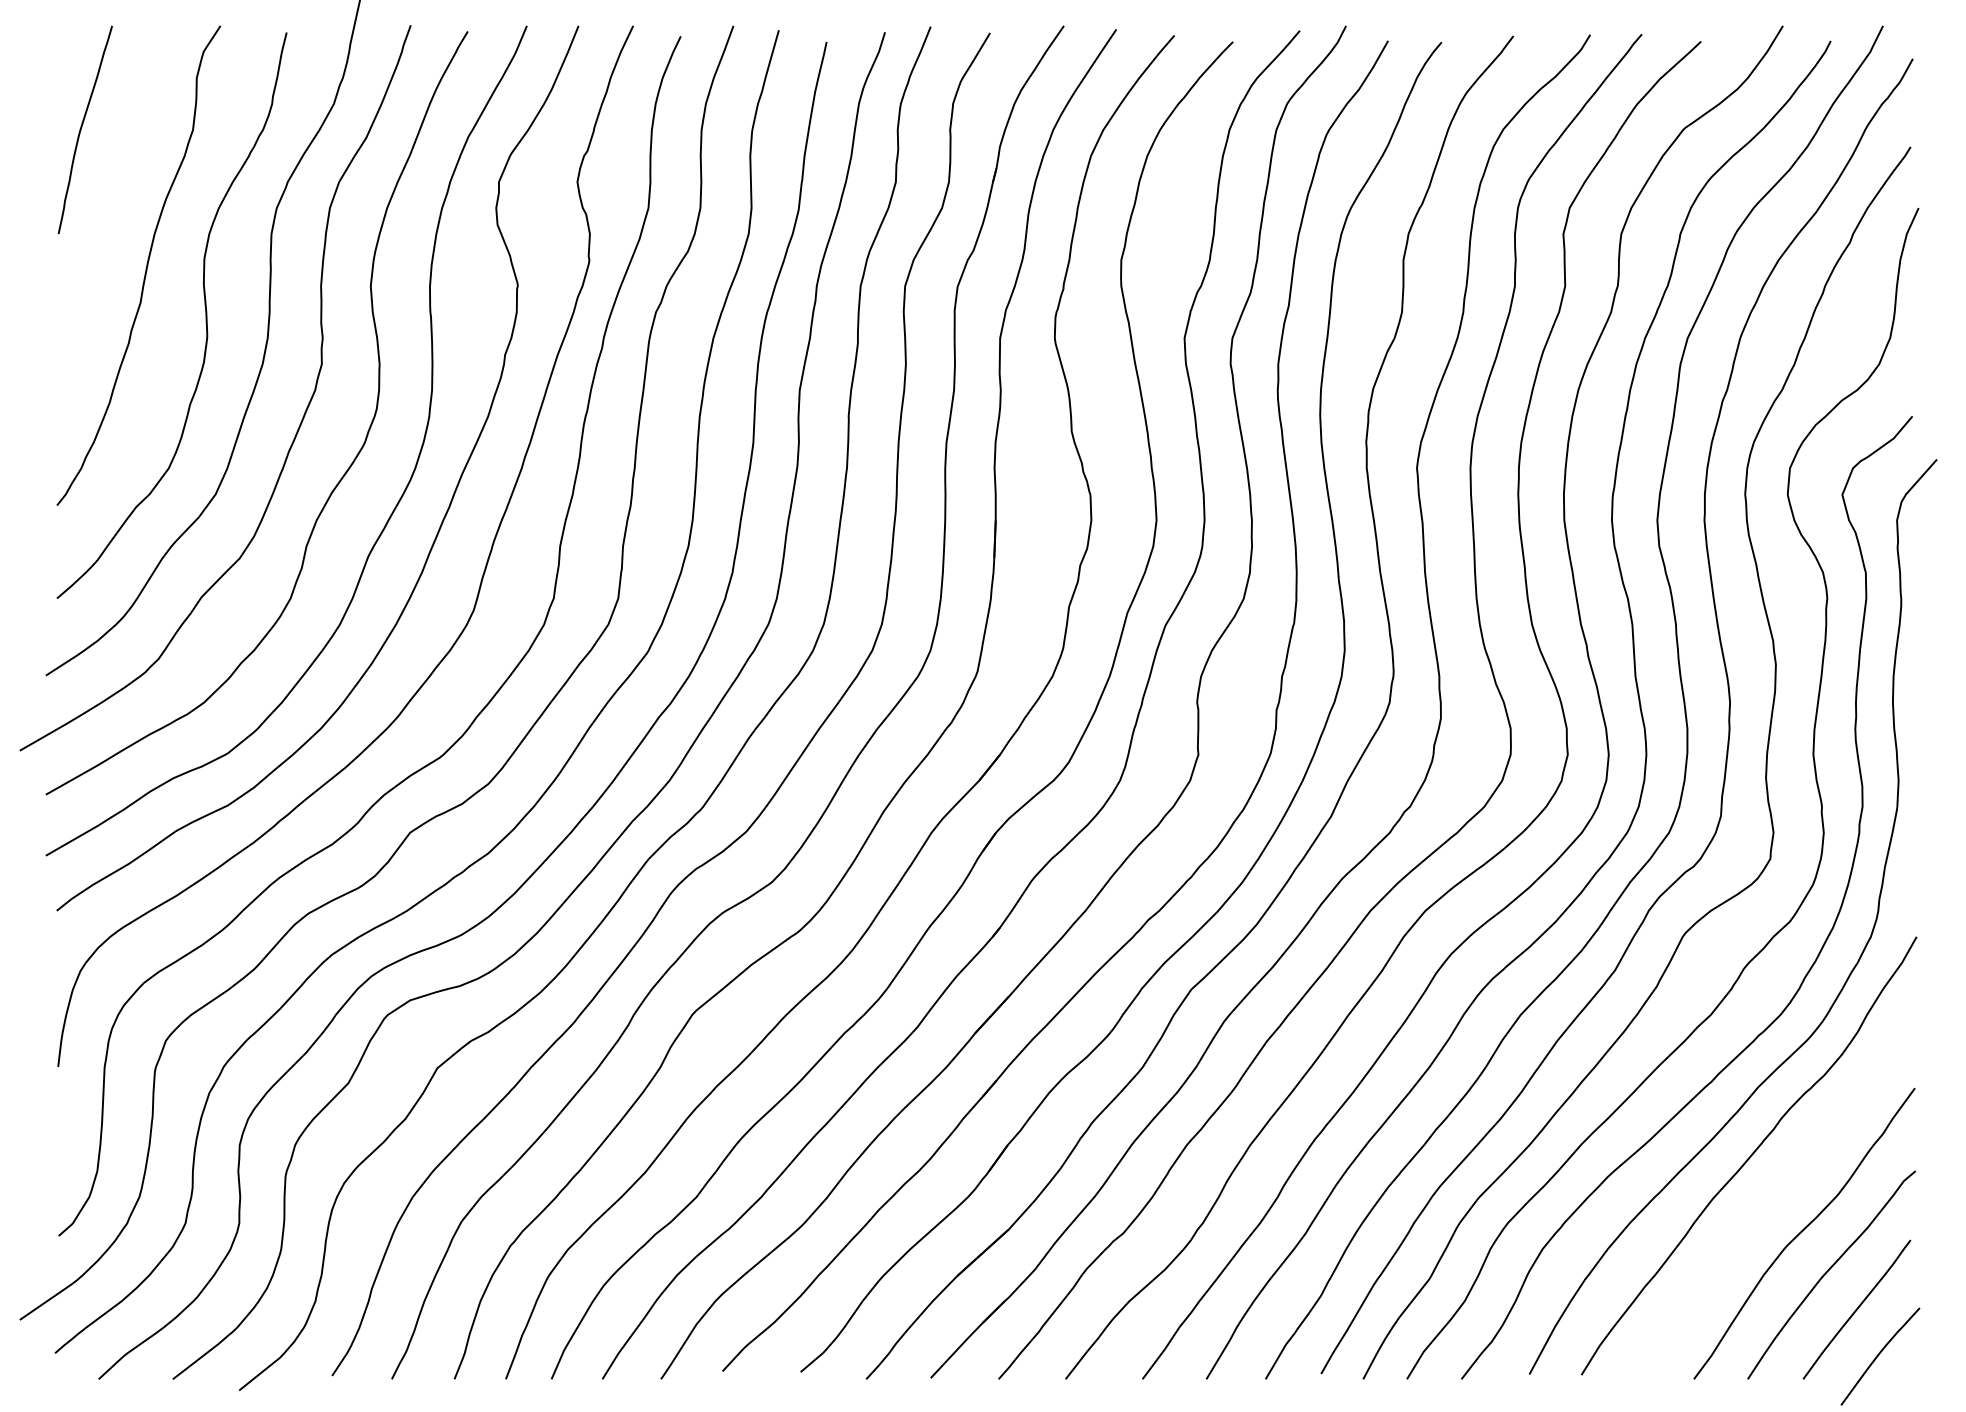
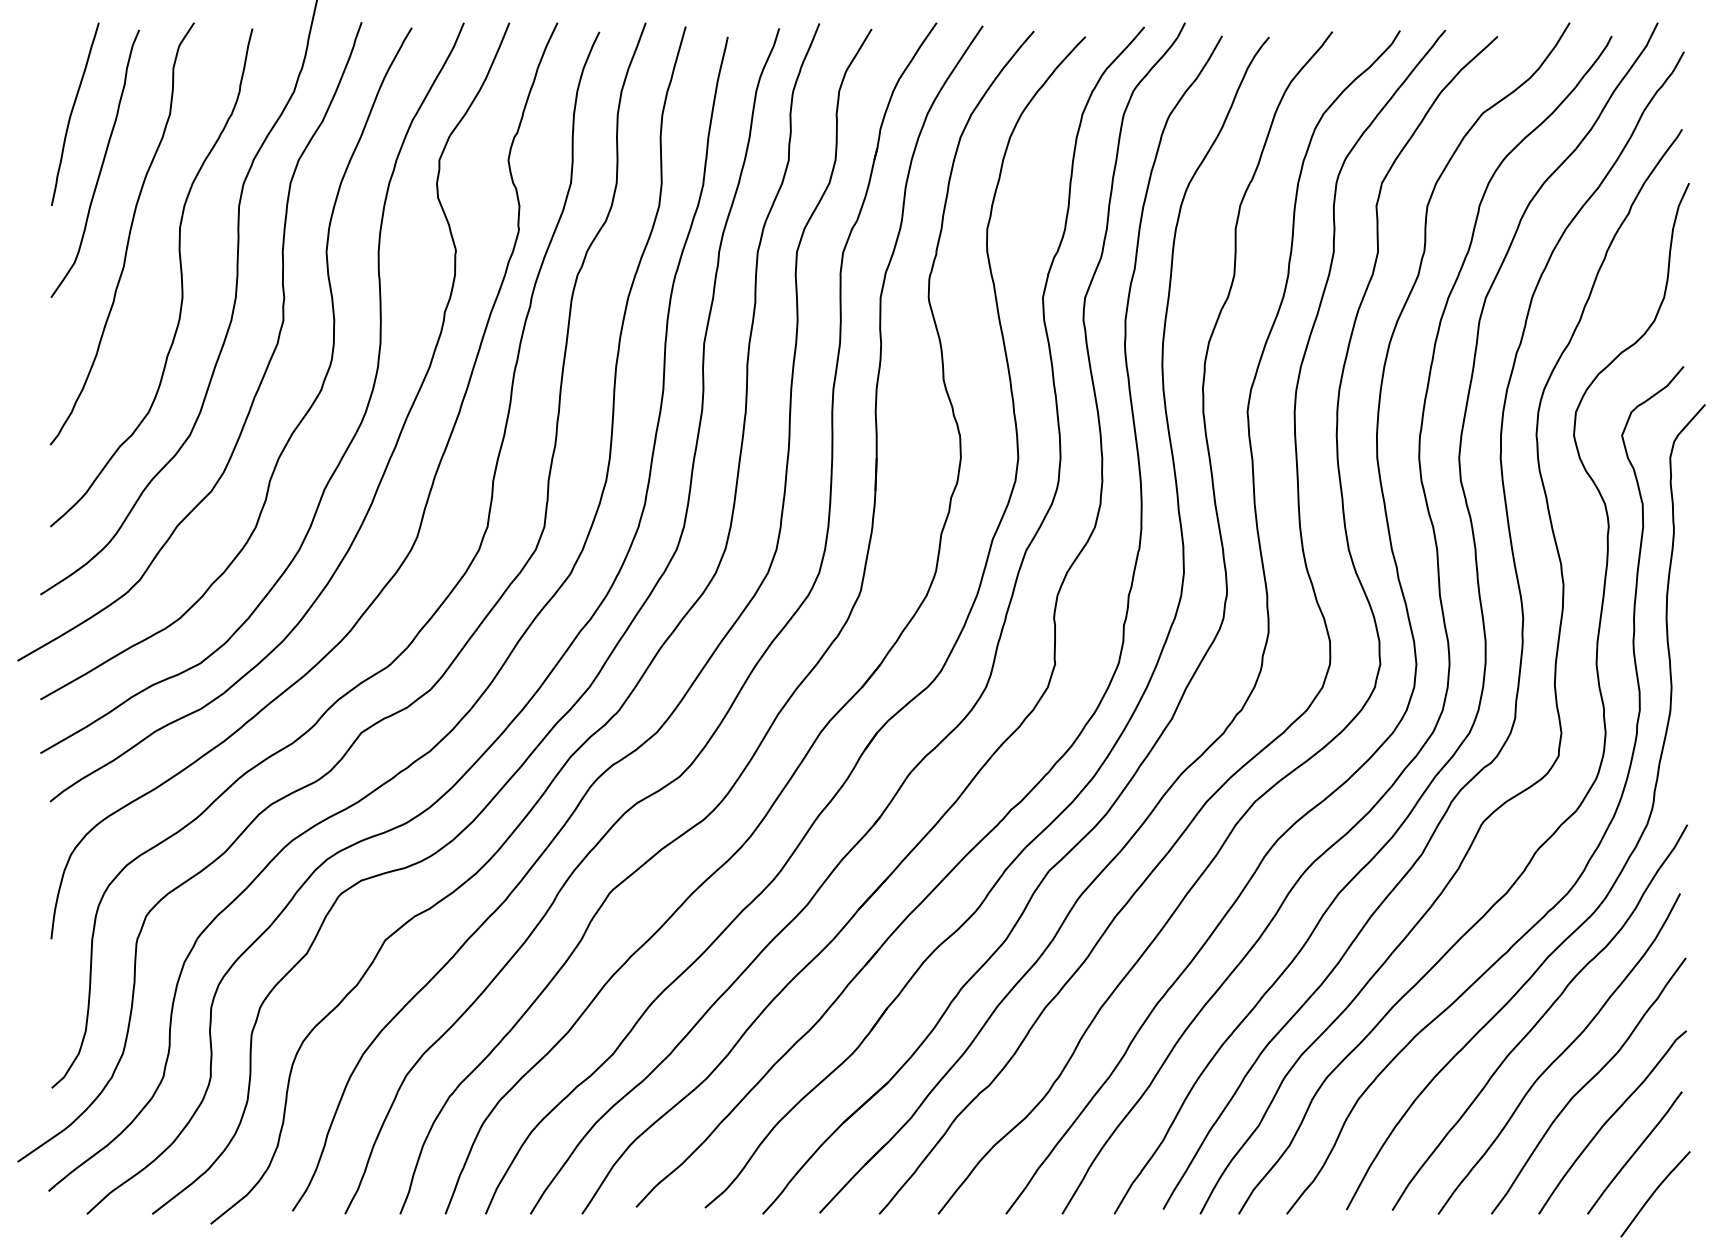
curve: (115, 185) -> (101, 163), added
curve: (1771, 1197) -> (1559, 1054), added

